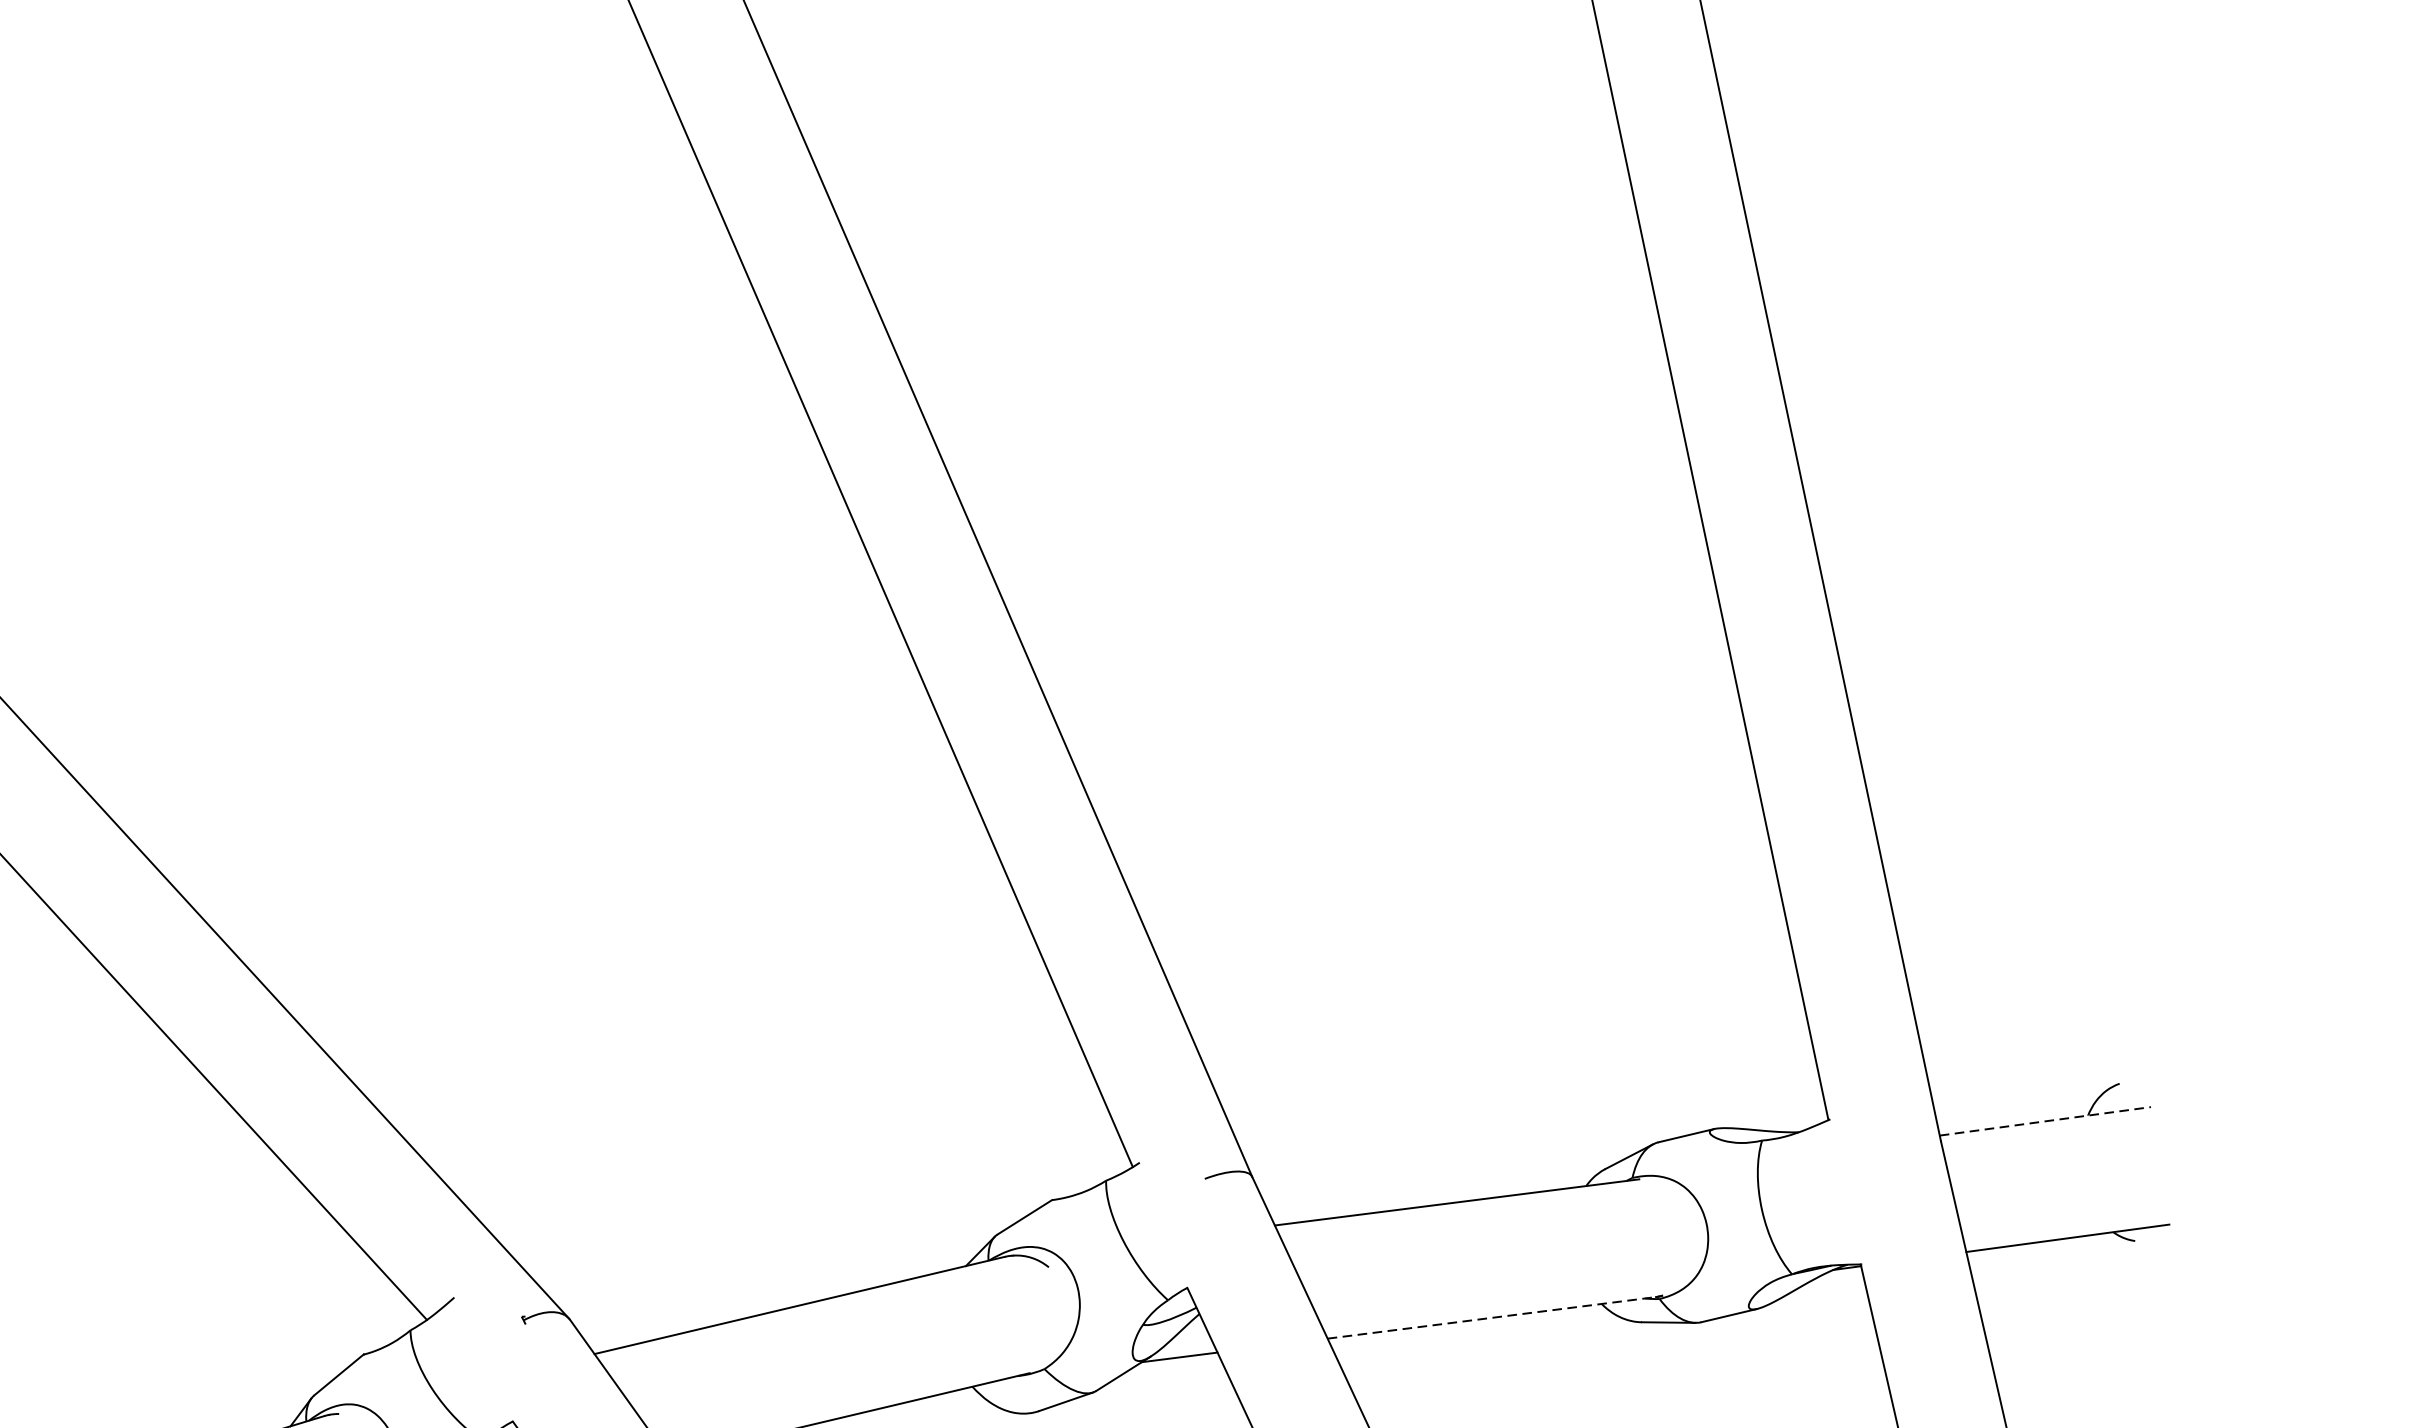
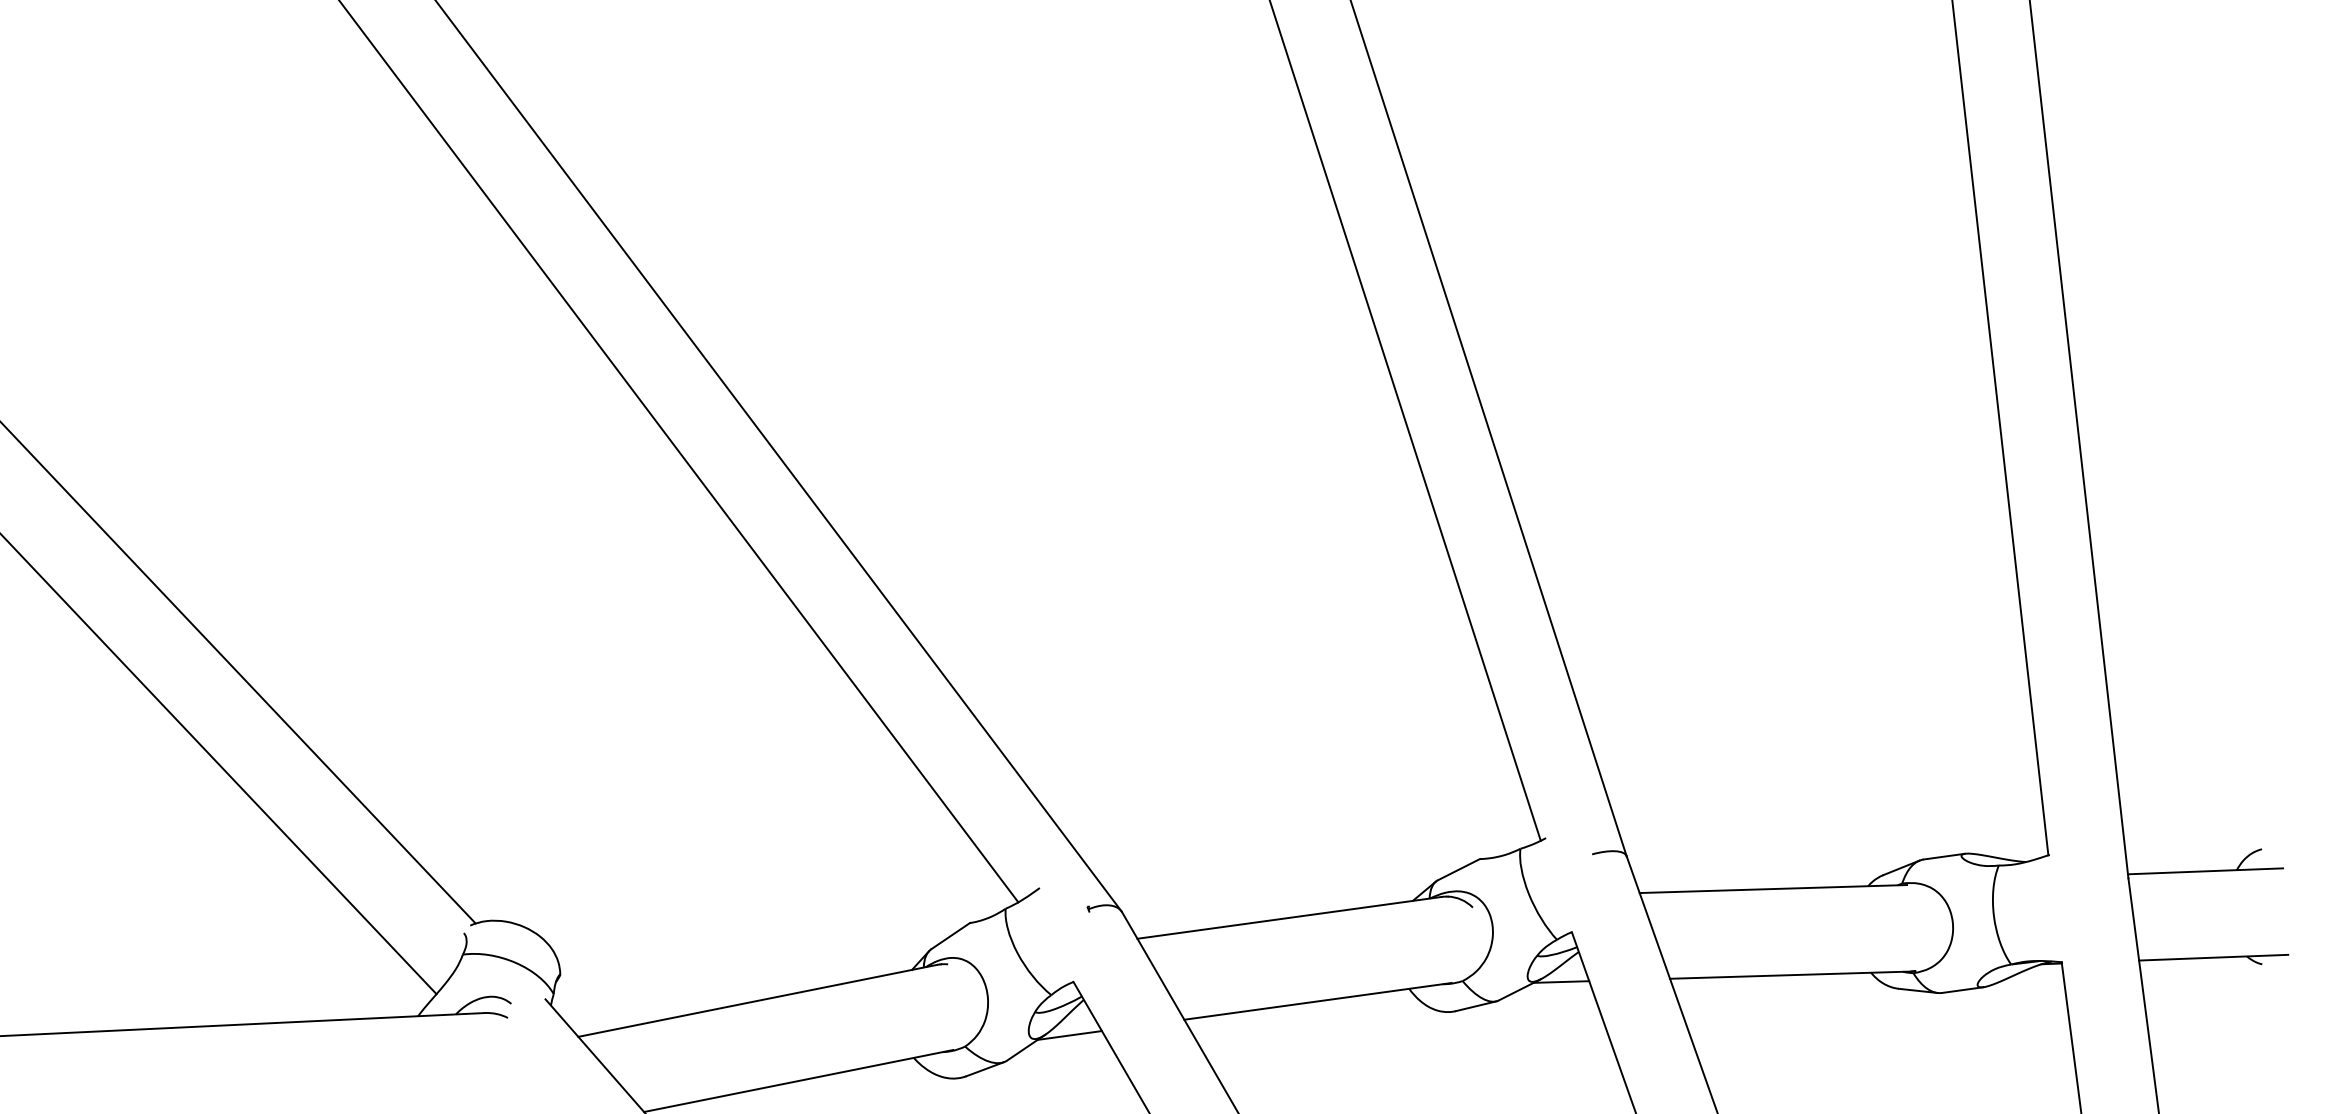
line: (2045, 1121) -> (2205, 871), dashed -> solid
line: (1491, 1318) -> (1790, 975), dashed -> solid

